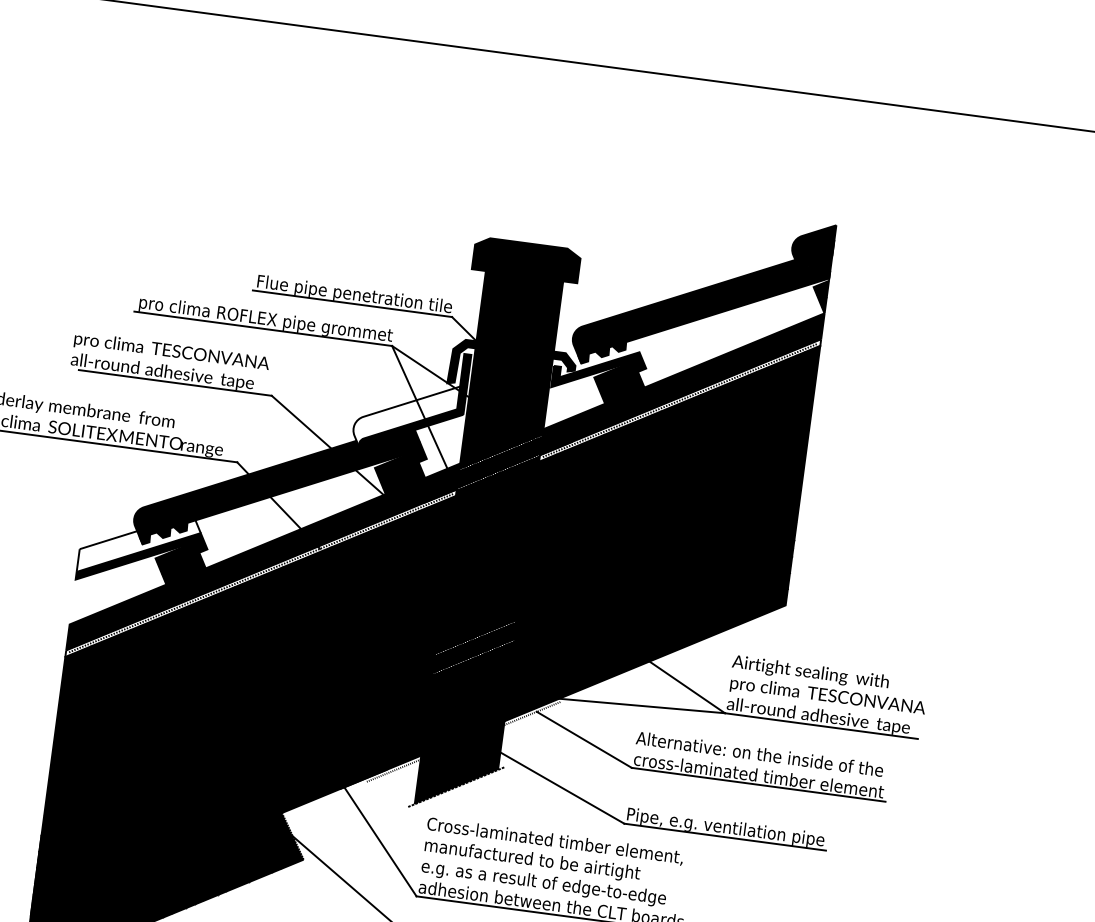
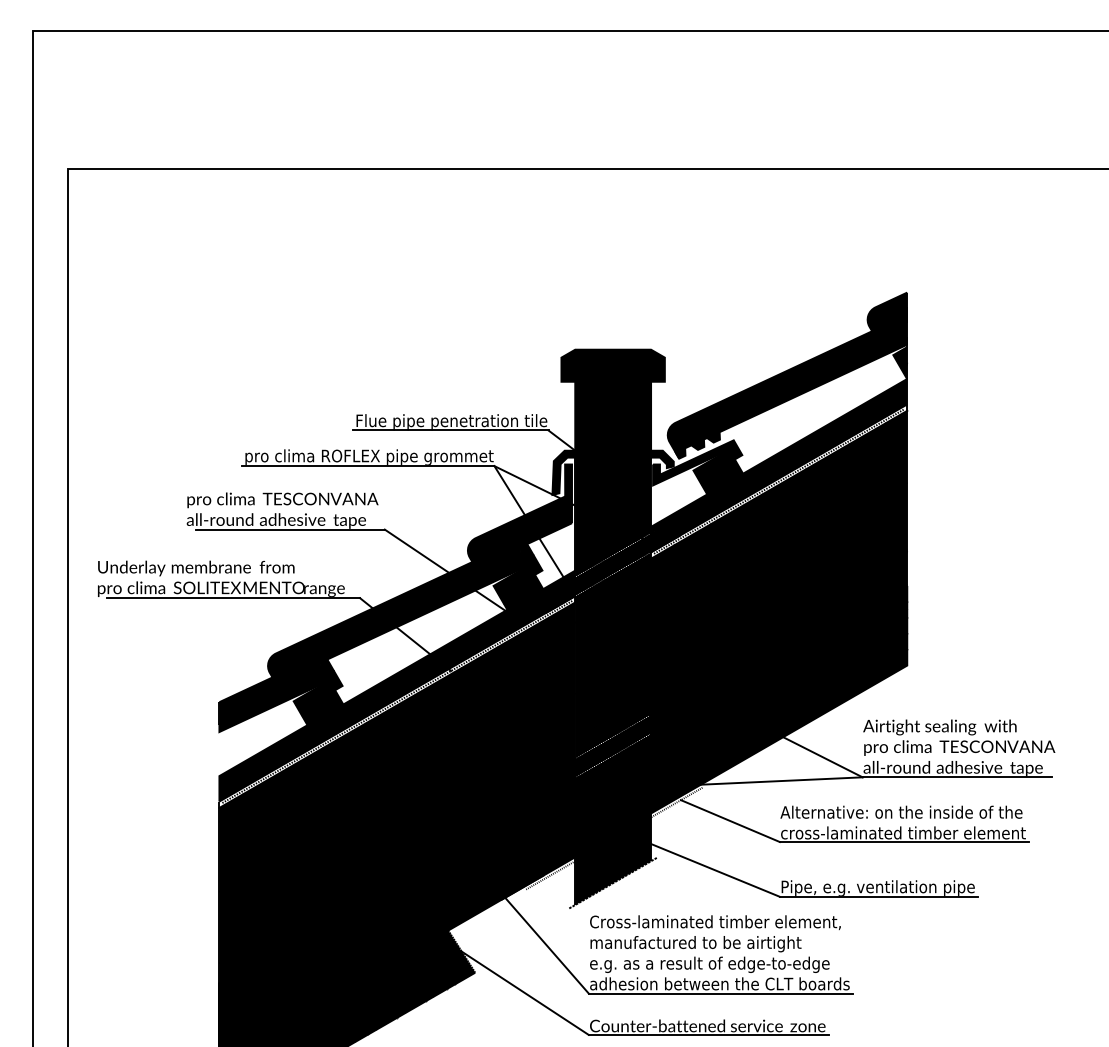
fill: (405, 416) -> (516, 532), added
fill: (139, 546) -> (276, 691), added

